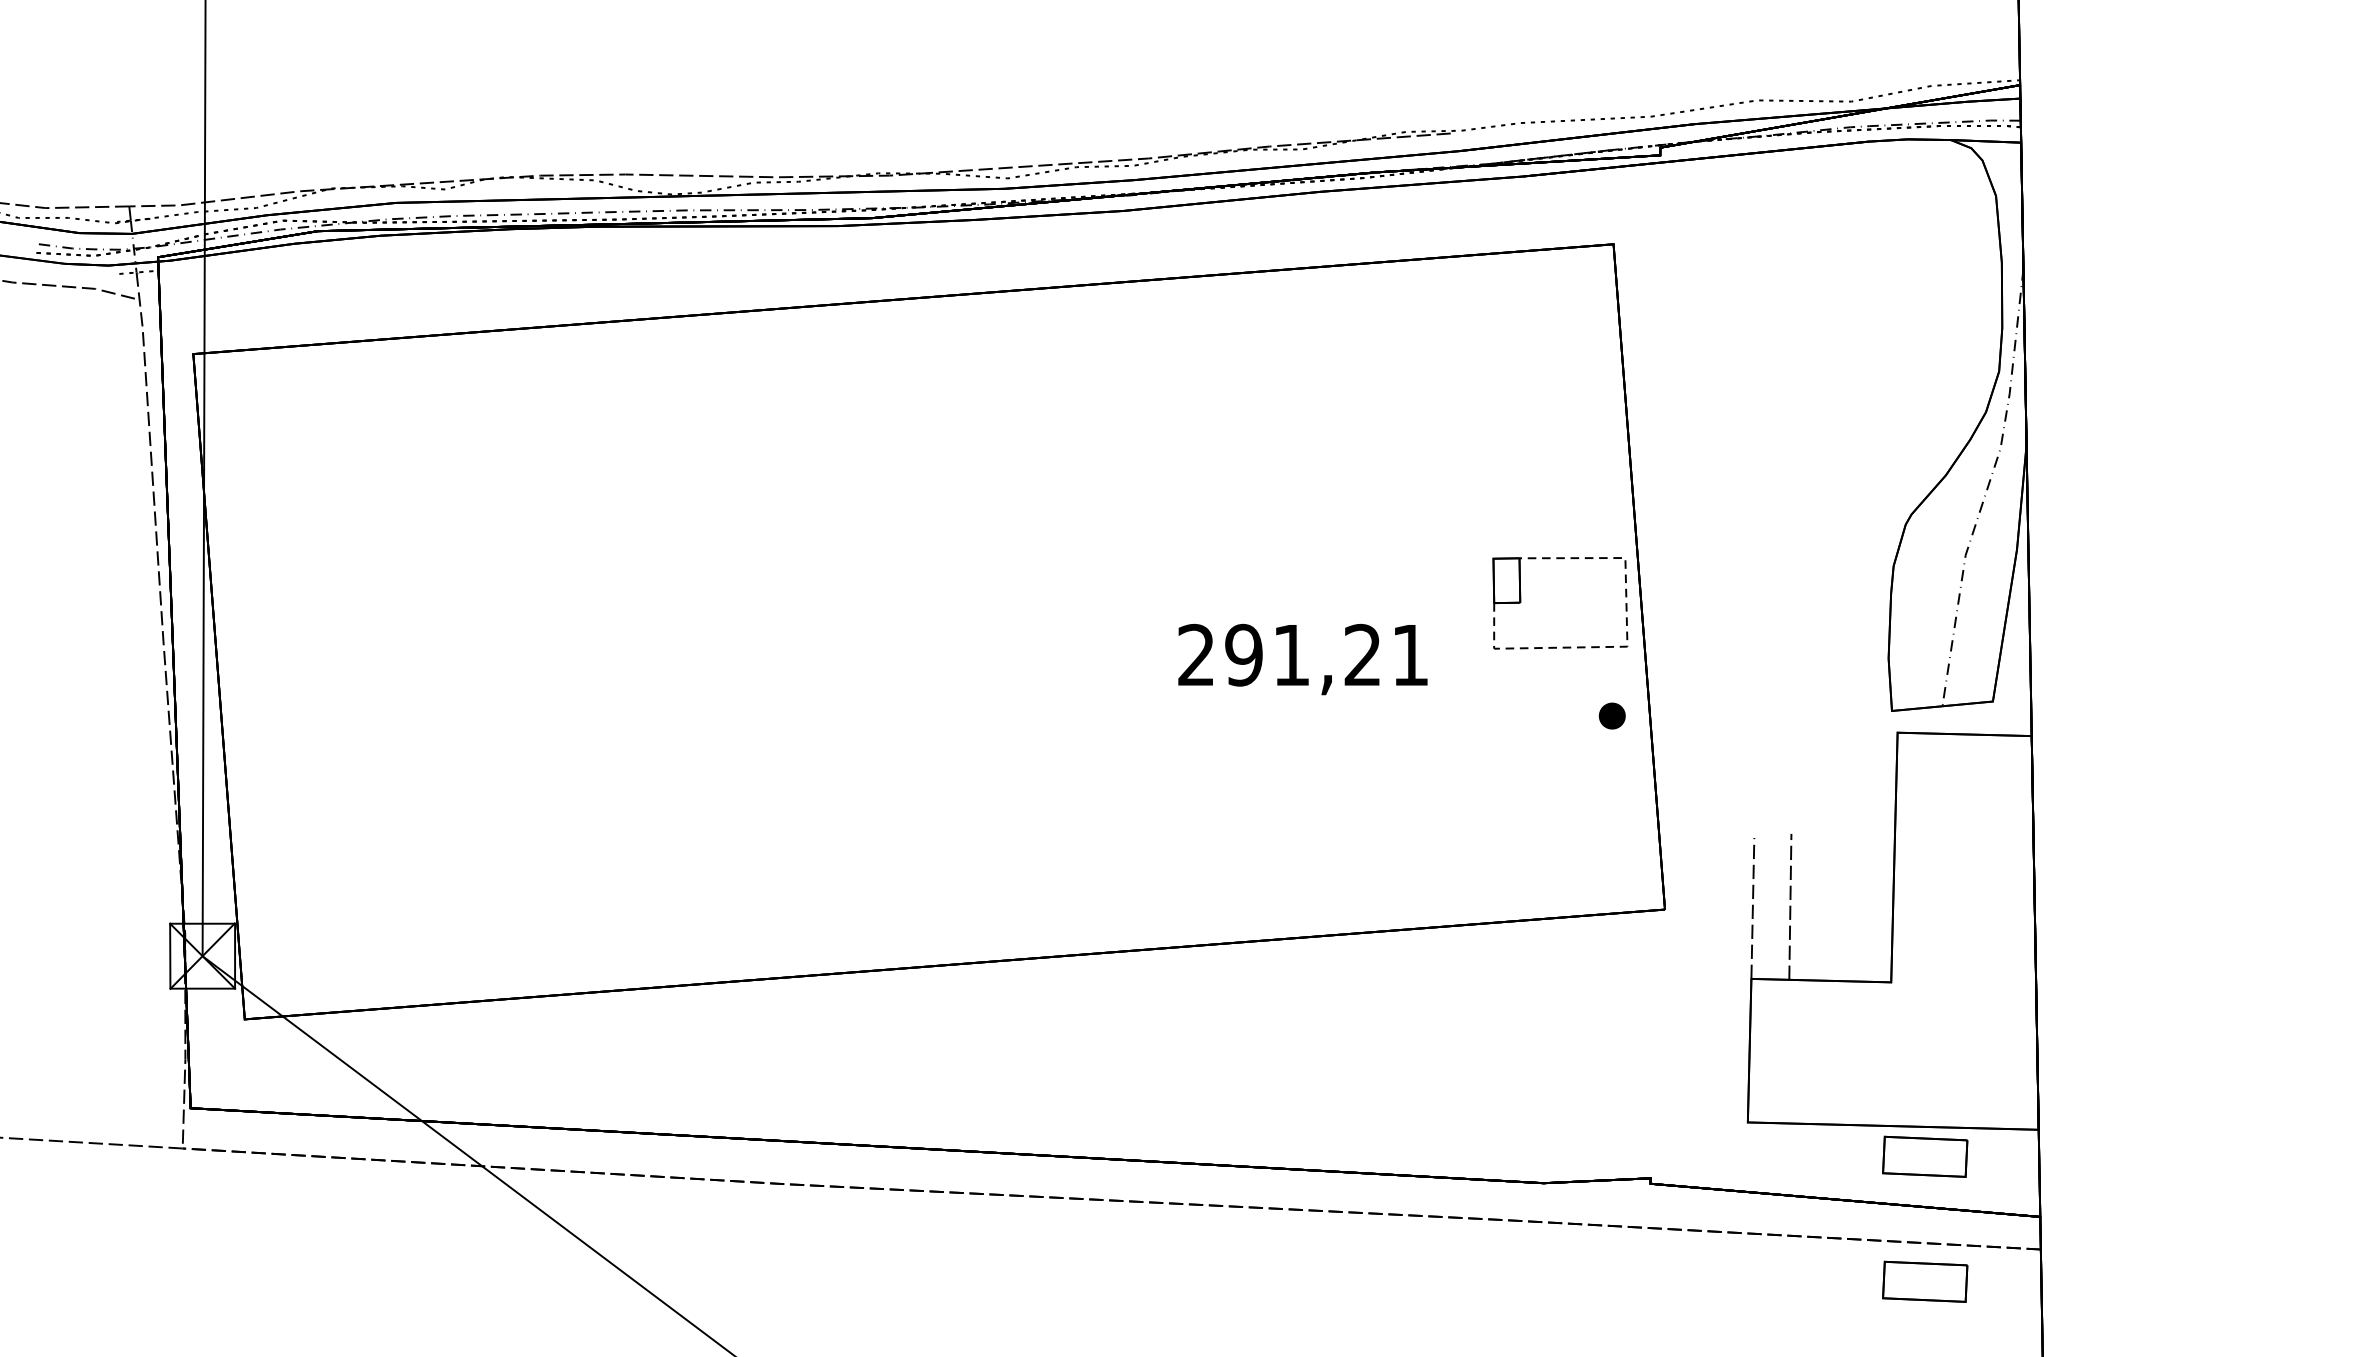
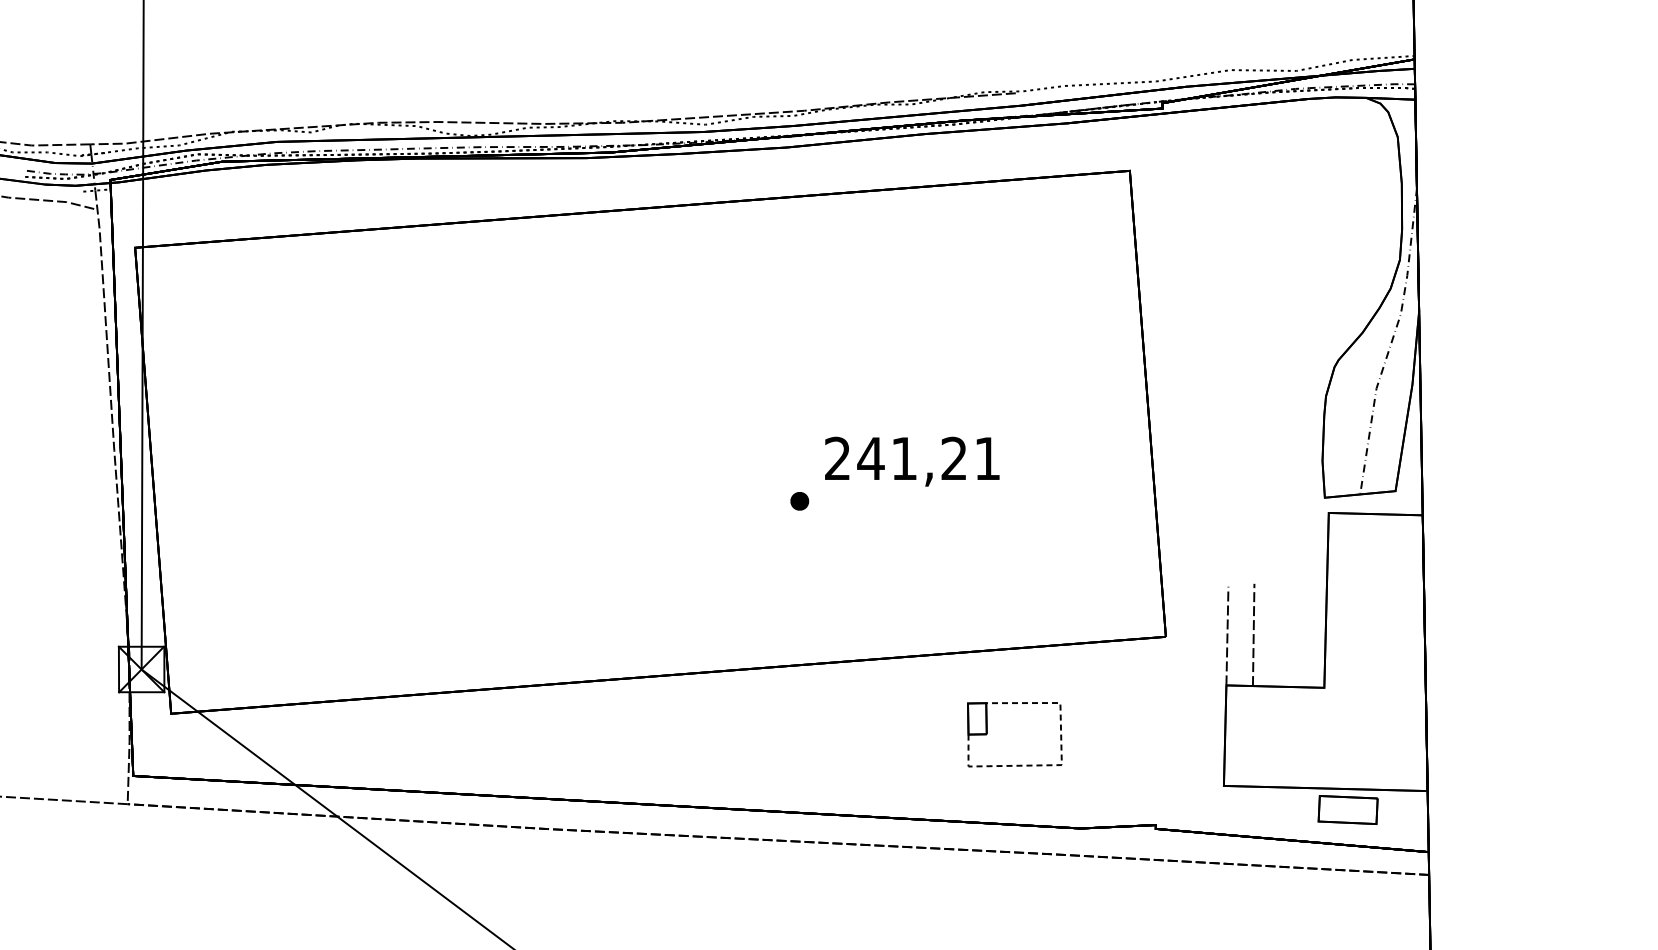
part: (1521, 602) -> (987, 734), moved
text: (1243, 654) -> (870, 458), 291,21 -> 241,21
part: (1611, 715) -> (799, 500), moved
part: (1925, 1281) -> (1348, 897), removed

